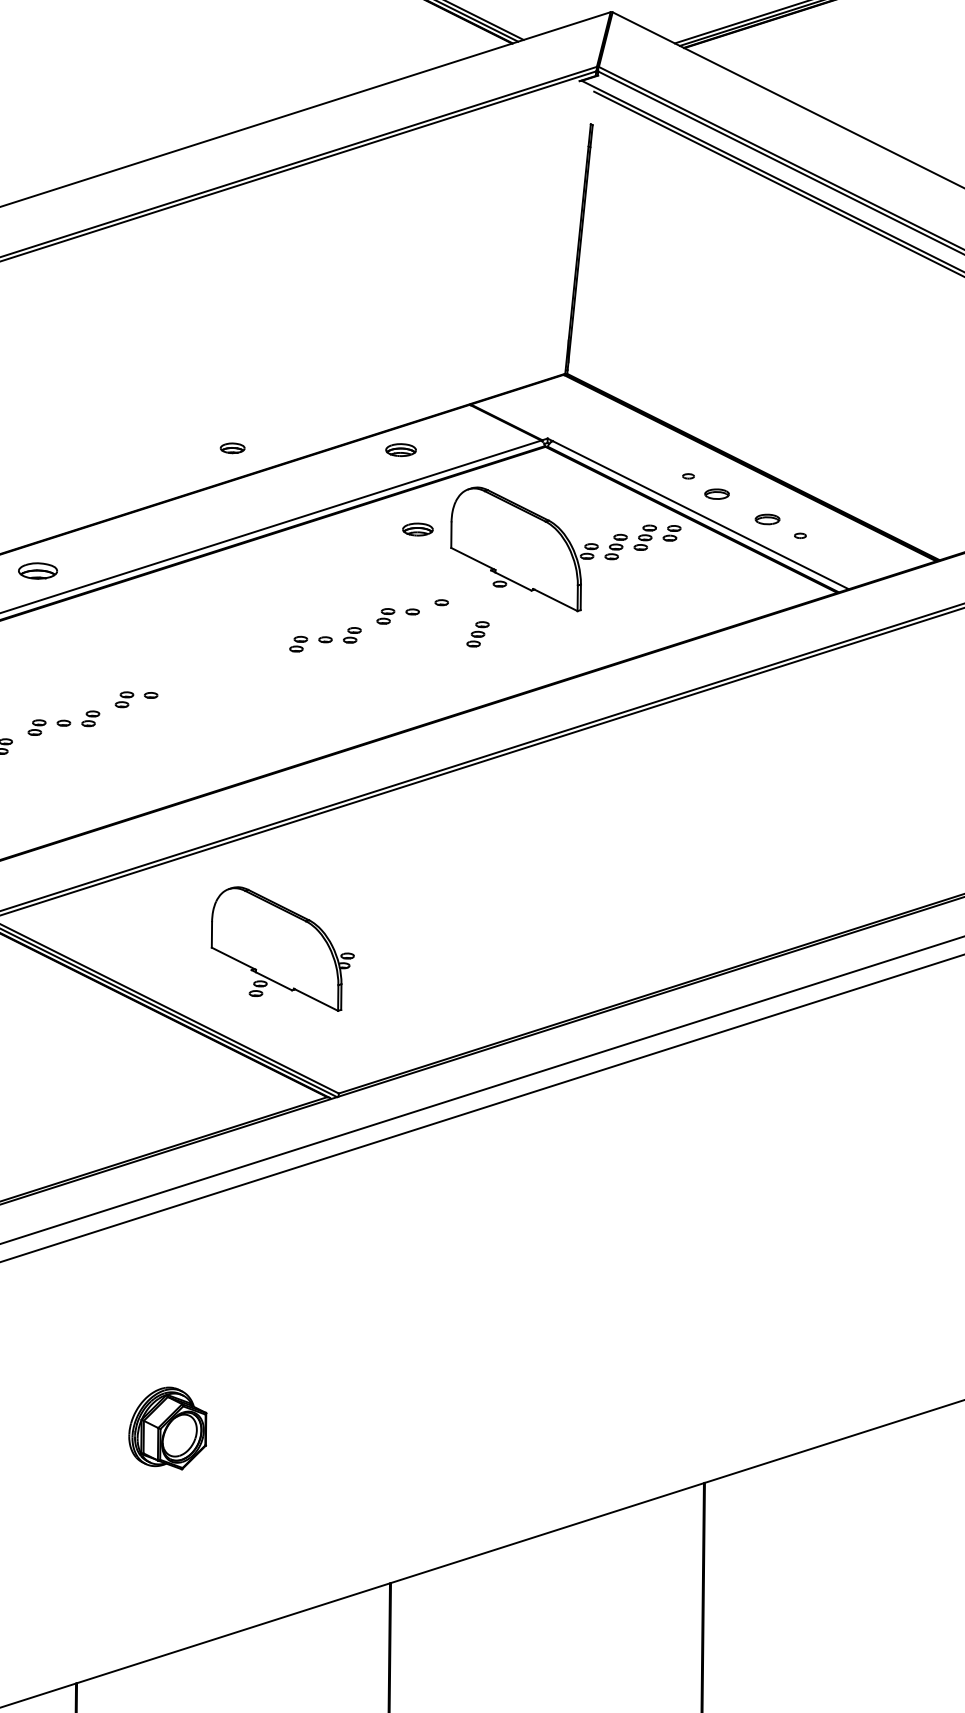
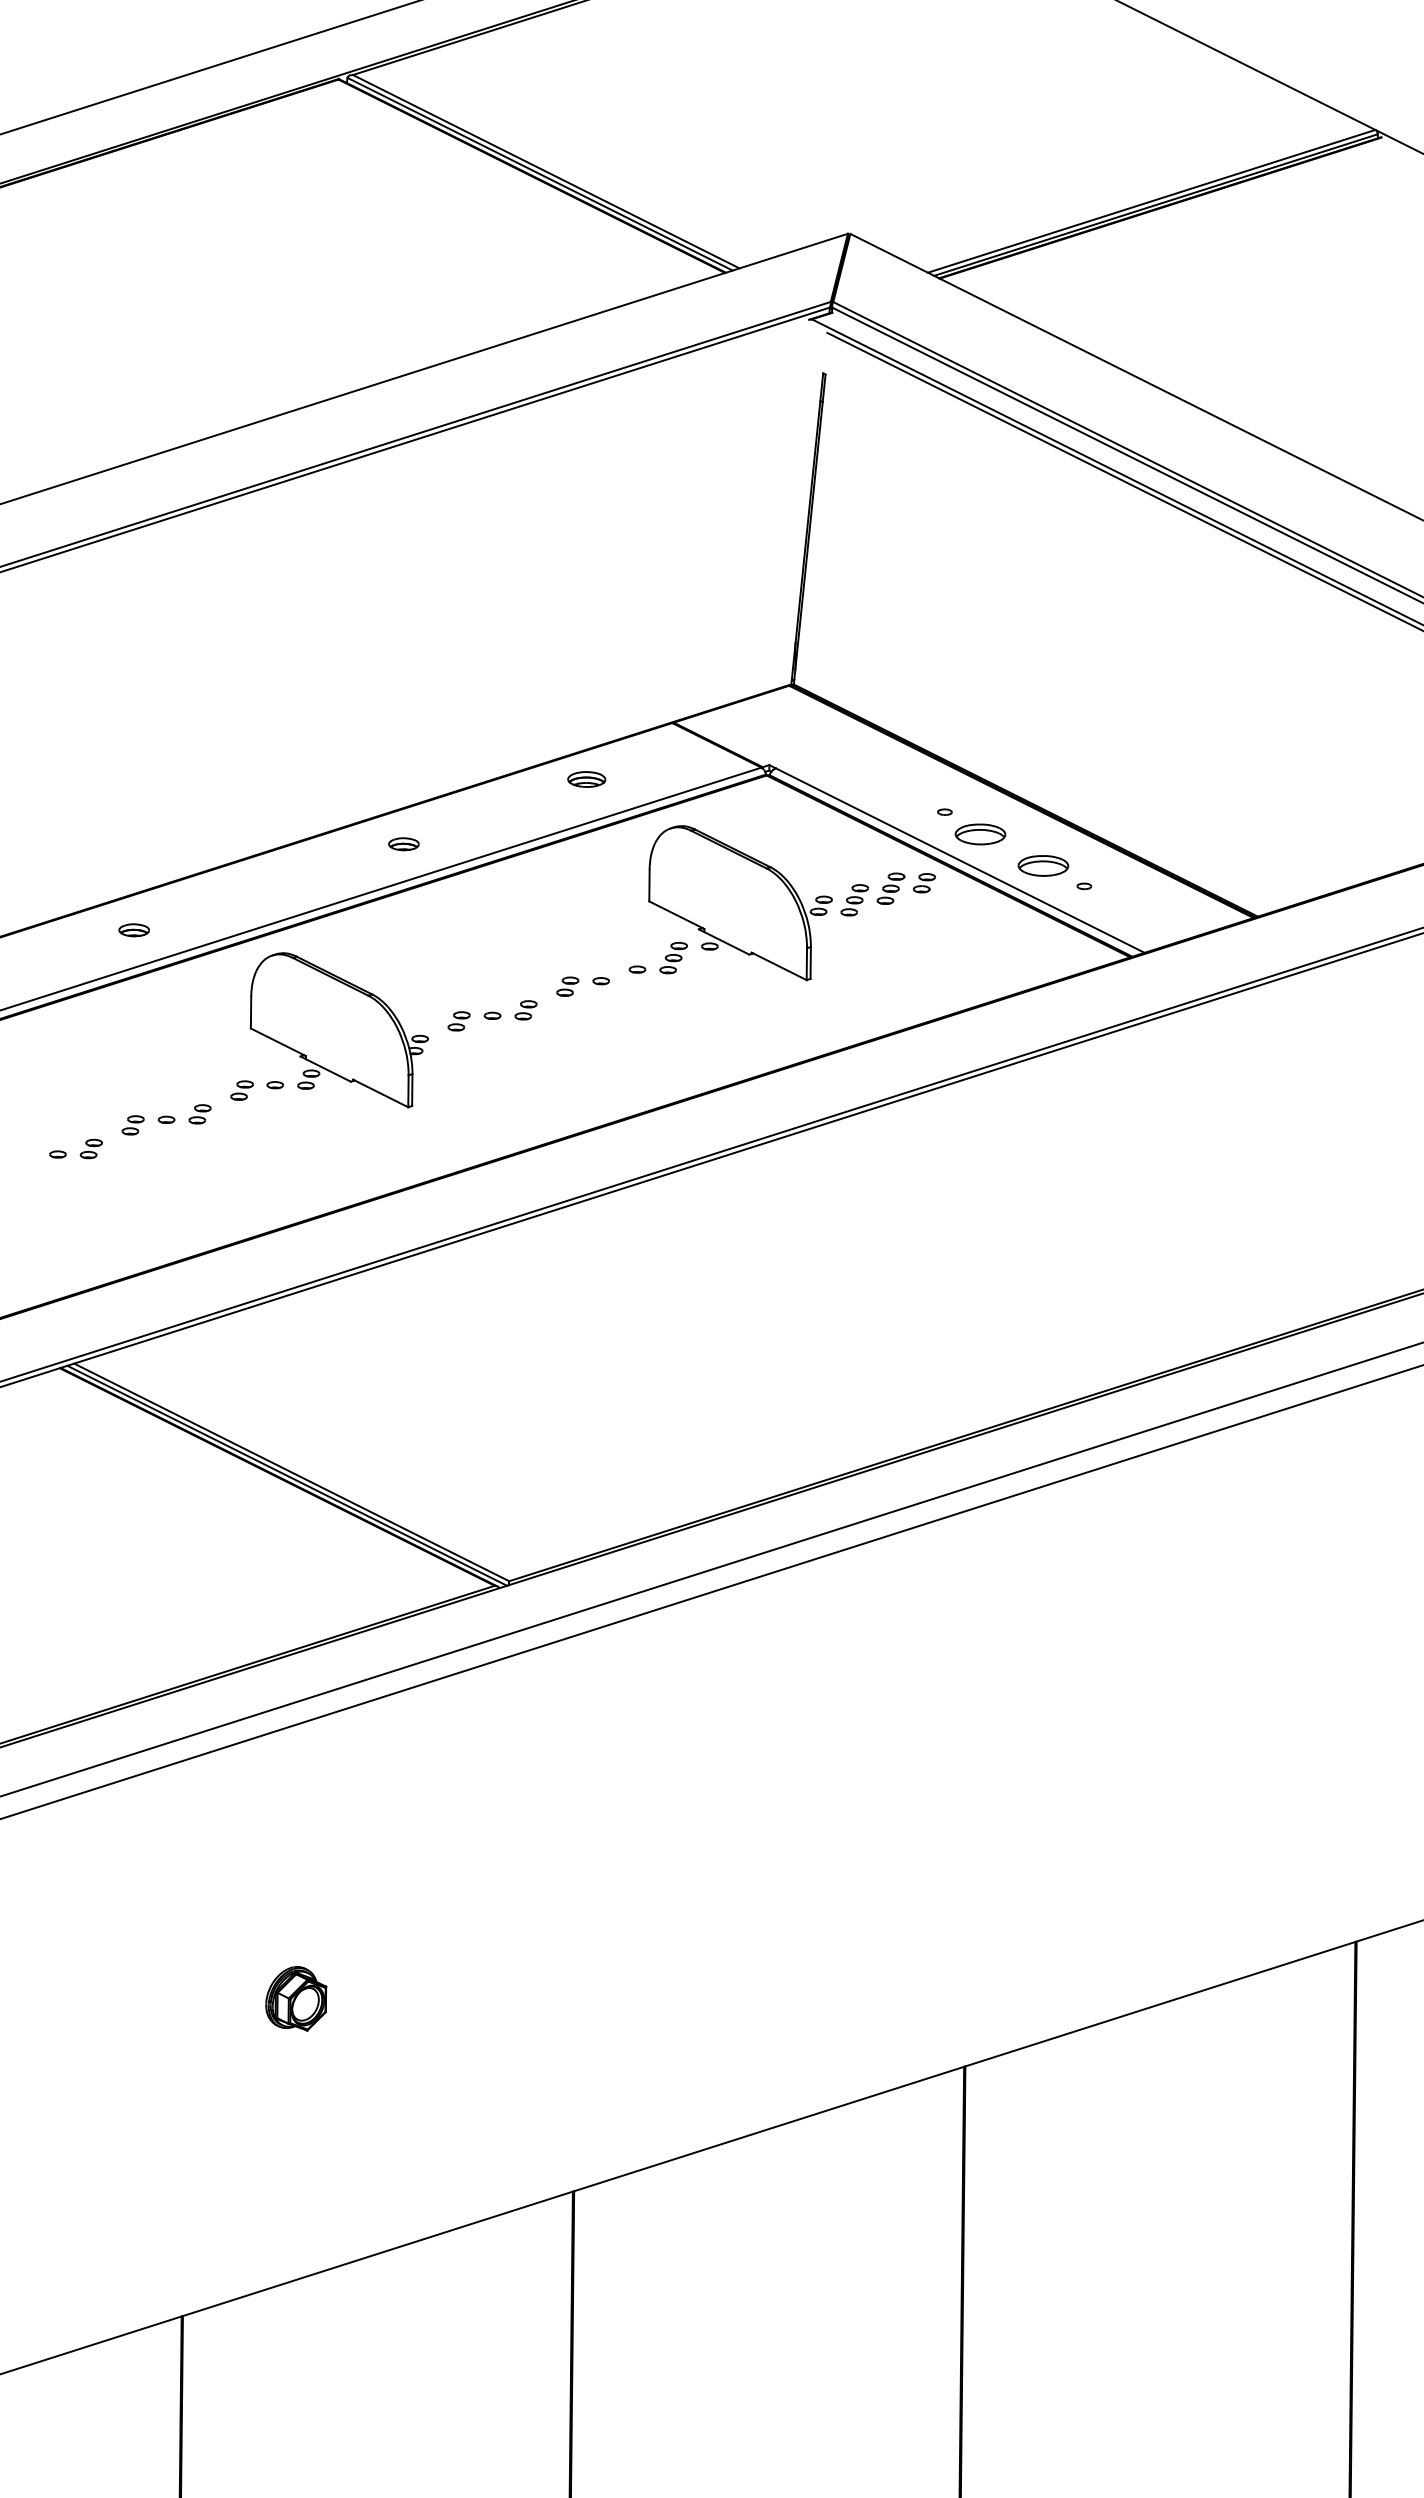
part: (232, 448) -> (403, 844), moved
part: (717, 494) -> (980, 834), size x1.67
part: (767, 519) -> (1043, 865), size x1.67
part: (417, 529) -> (607, 878), removed
part: (37, 571) -> (133, 930), size x0.62
part: (477, 633) -> (673, 957), moved
part: (282, 949) -> (338, 1030), moved
part: (168, 1428) -> (296, 1998), size x0.62

